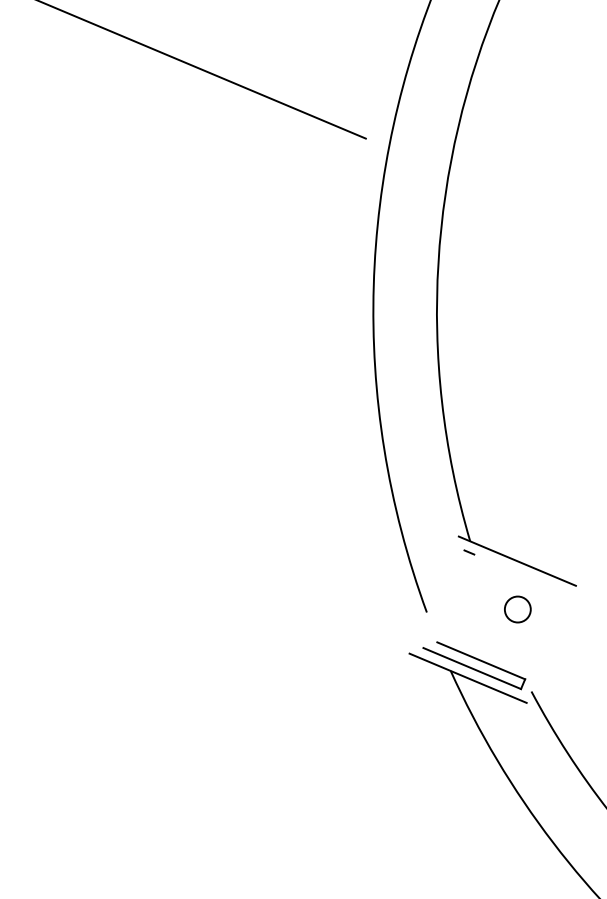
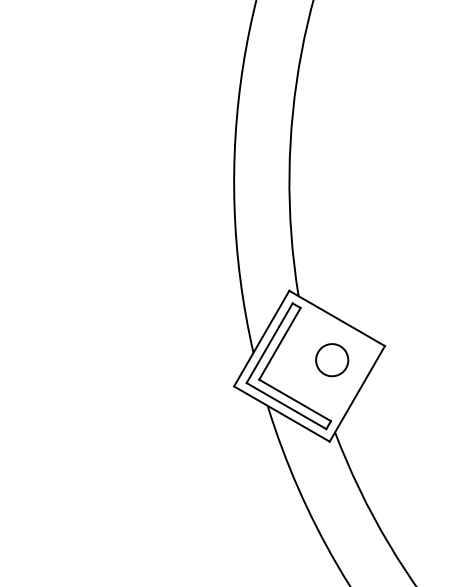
line: (433, 594) -> (261, 338), added
line: (455, 598) -> (279, 343), added
line: (443, 599) -> (269, 343), added
circle: (517, 609) -> (331, 360), size x1.43
line: (550, 643) -> (356, 393), added

